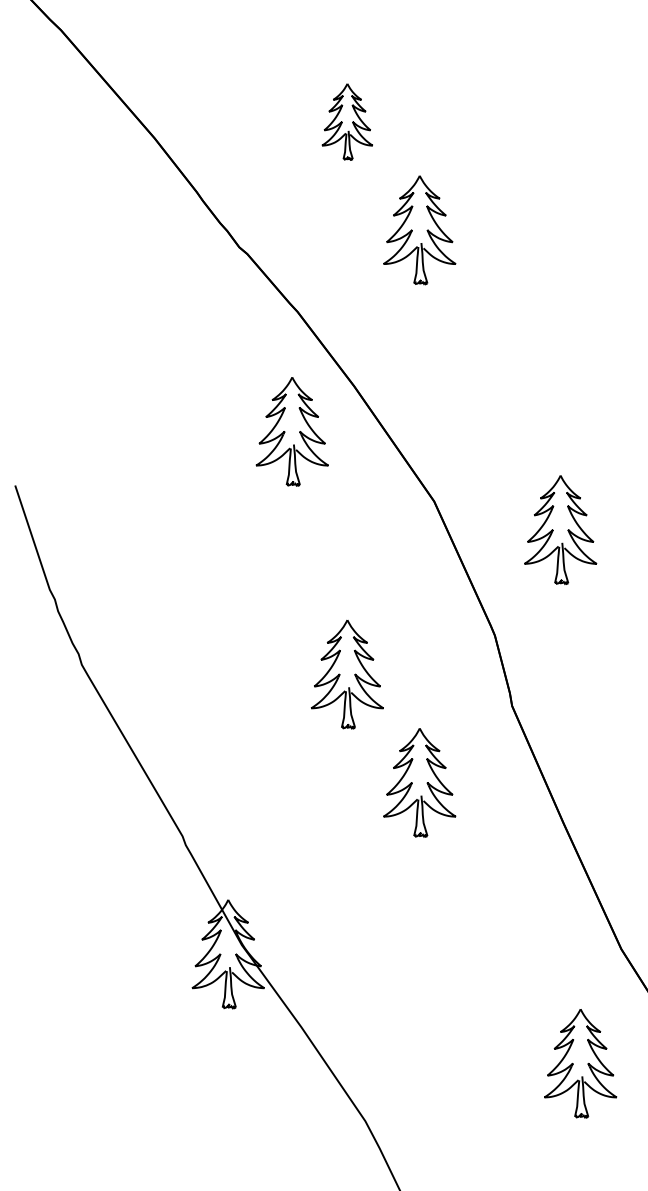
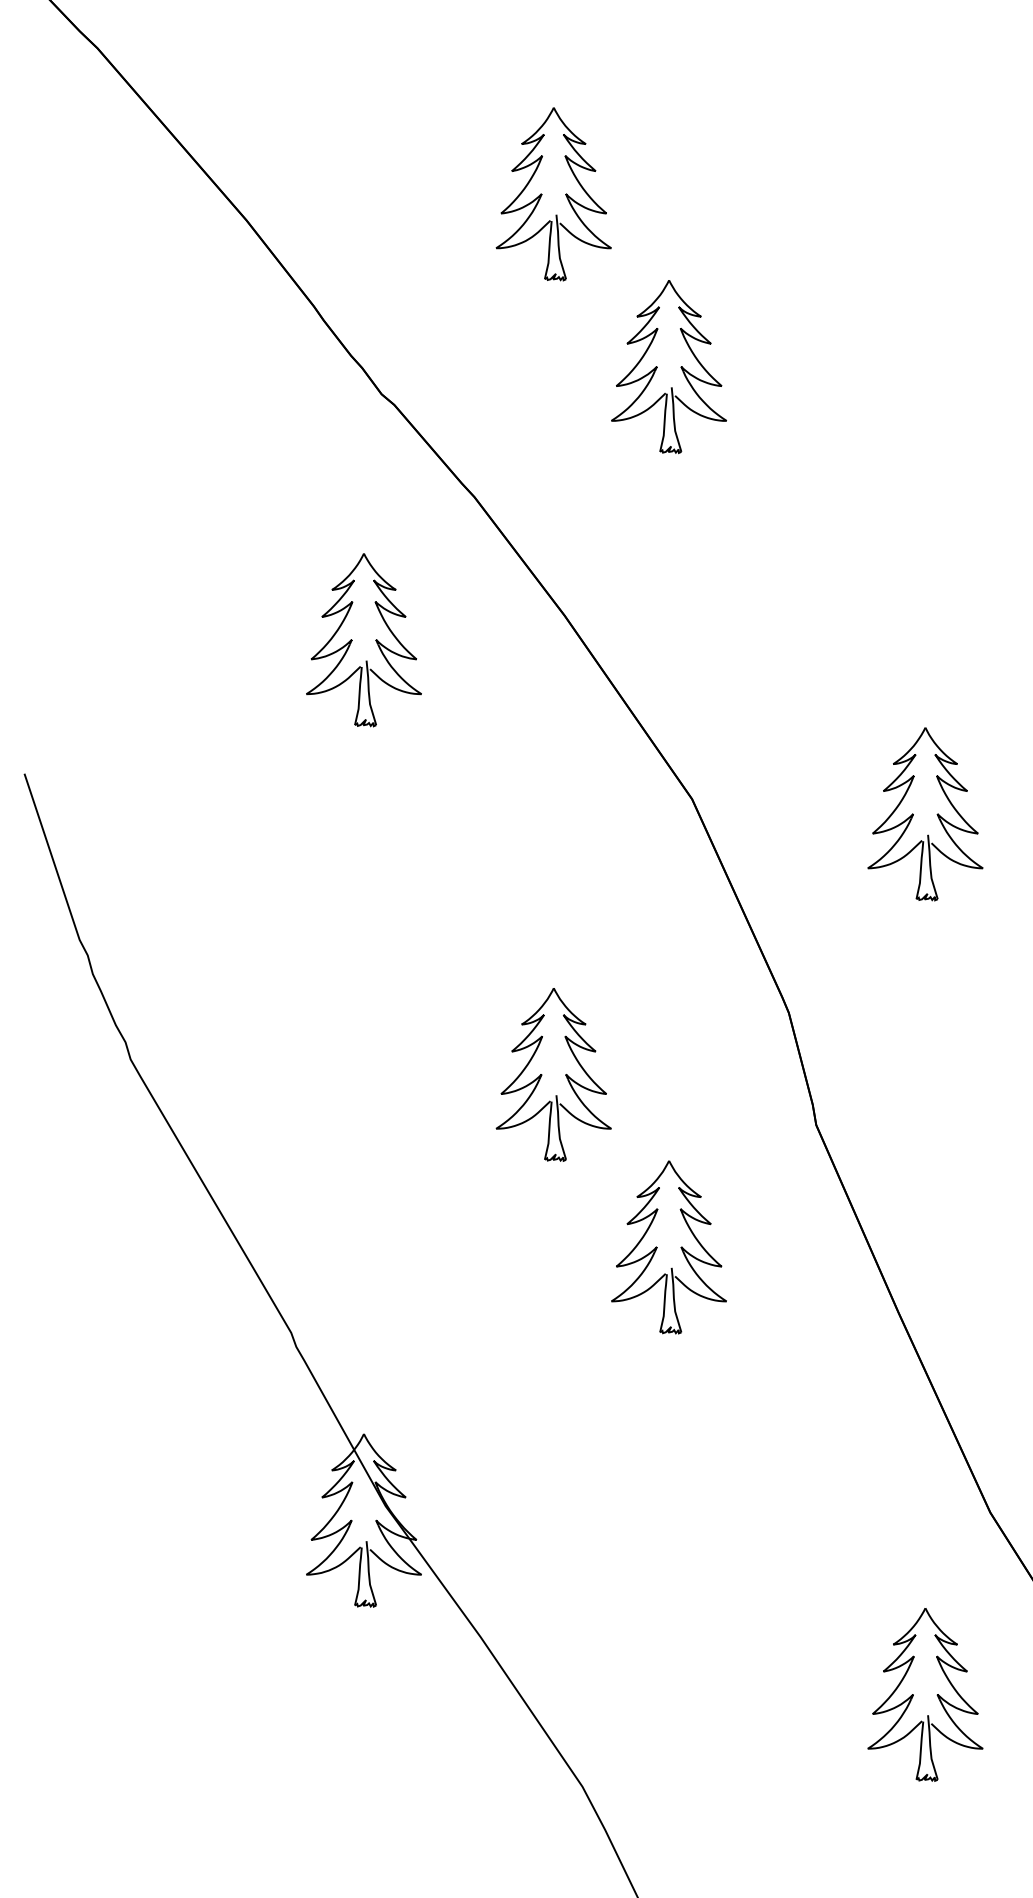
part: (347, 121) -> (553, 193), size x1.43
part: (291, 431) -> (362, 639), moved
part: (560, 529) -> (925, 813), moved

